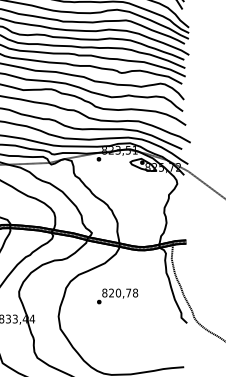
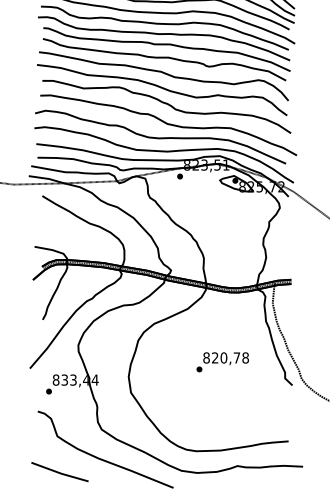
text: (117, 296) -> (222, 362), moved

